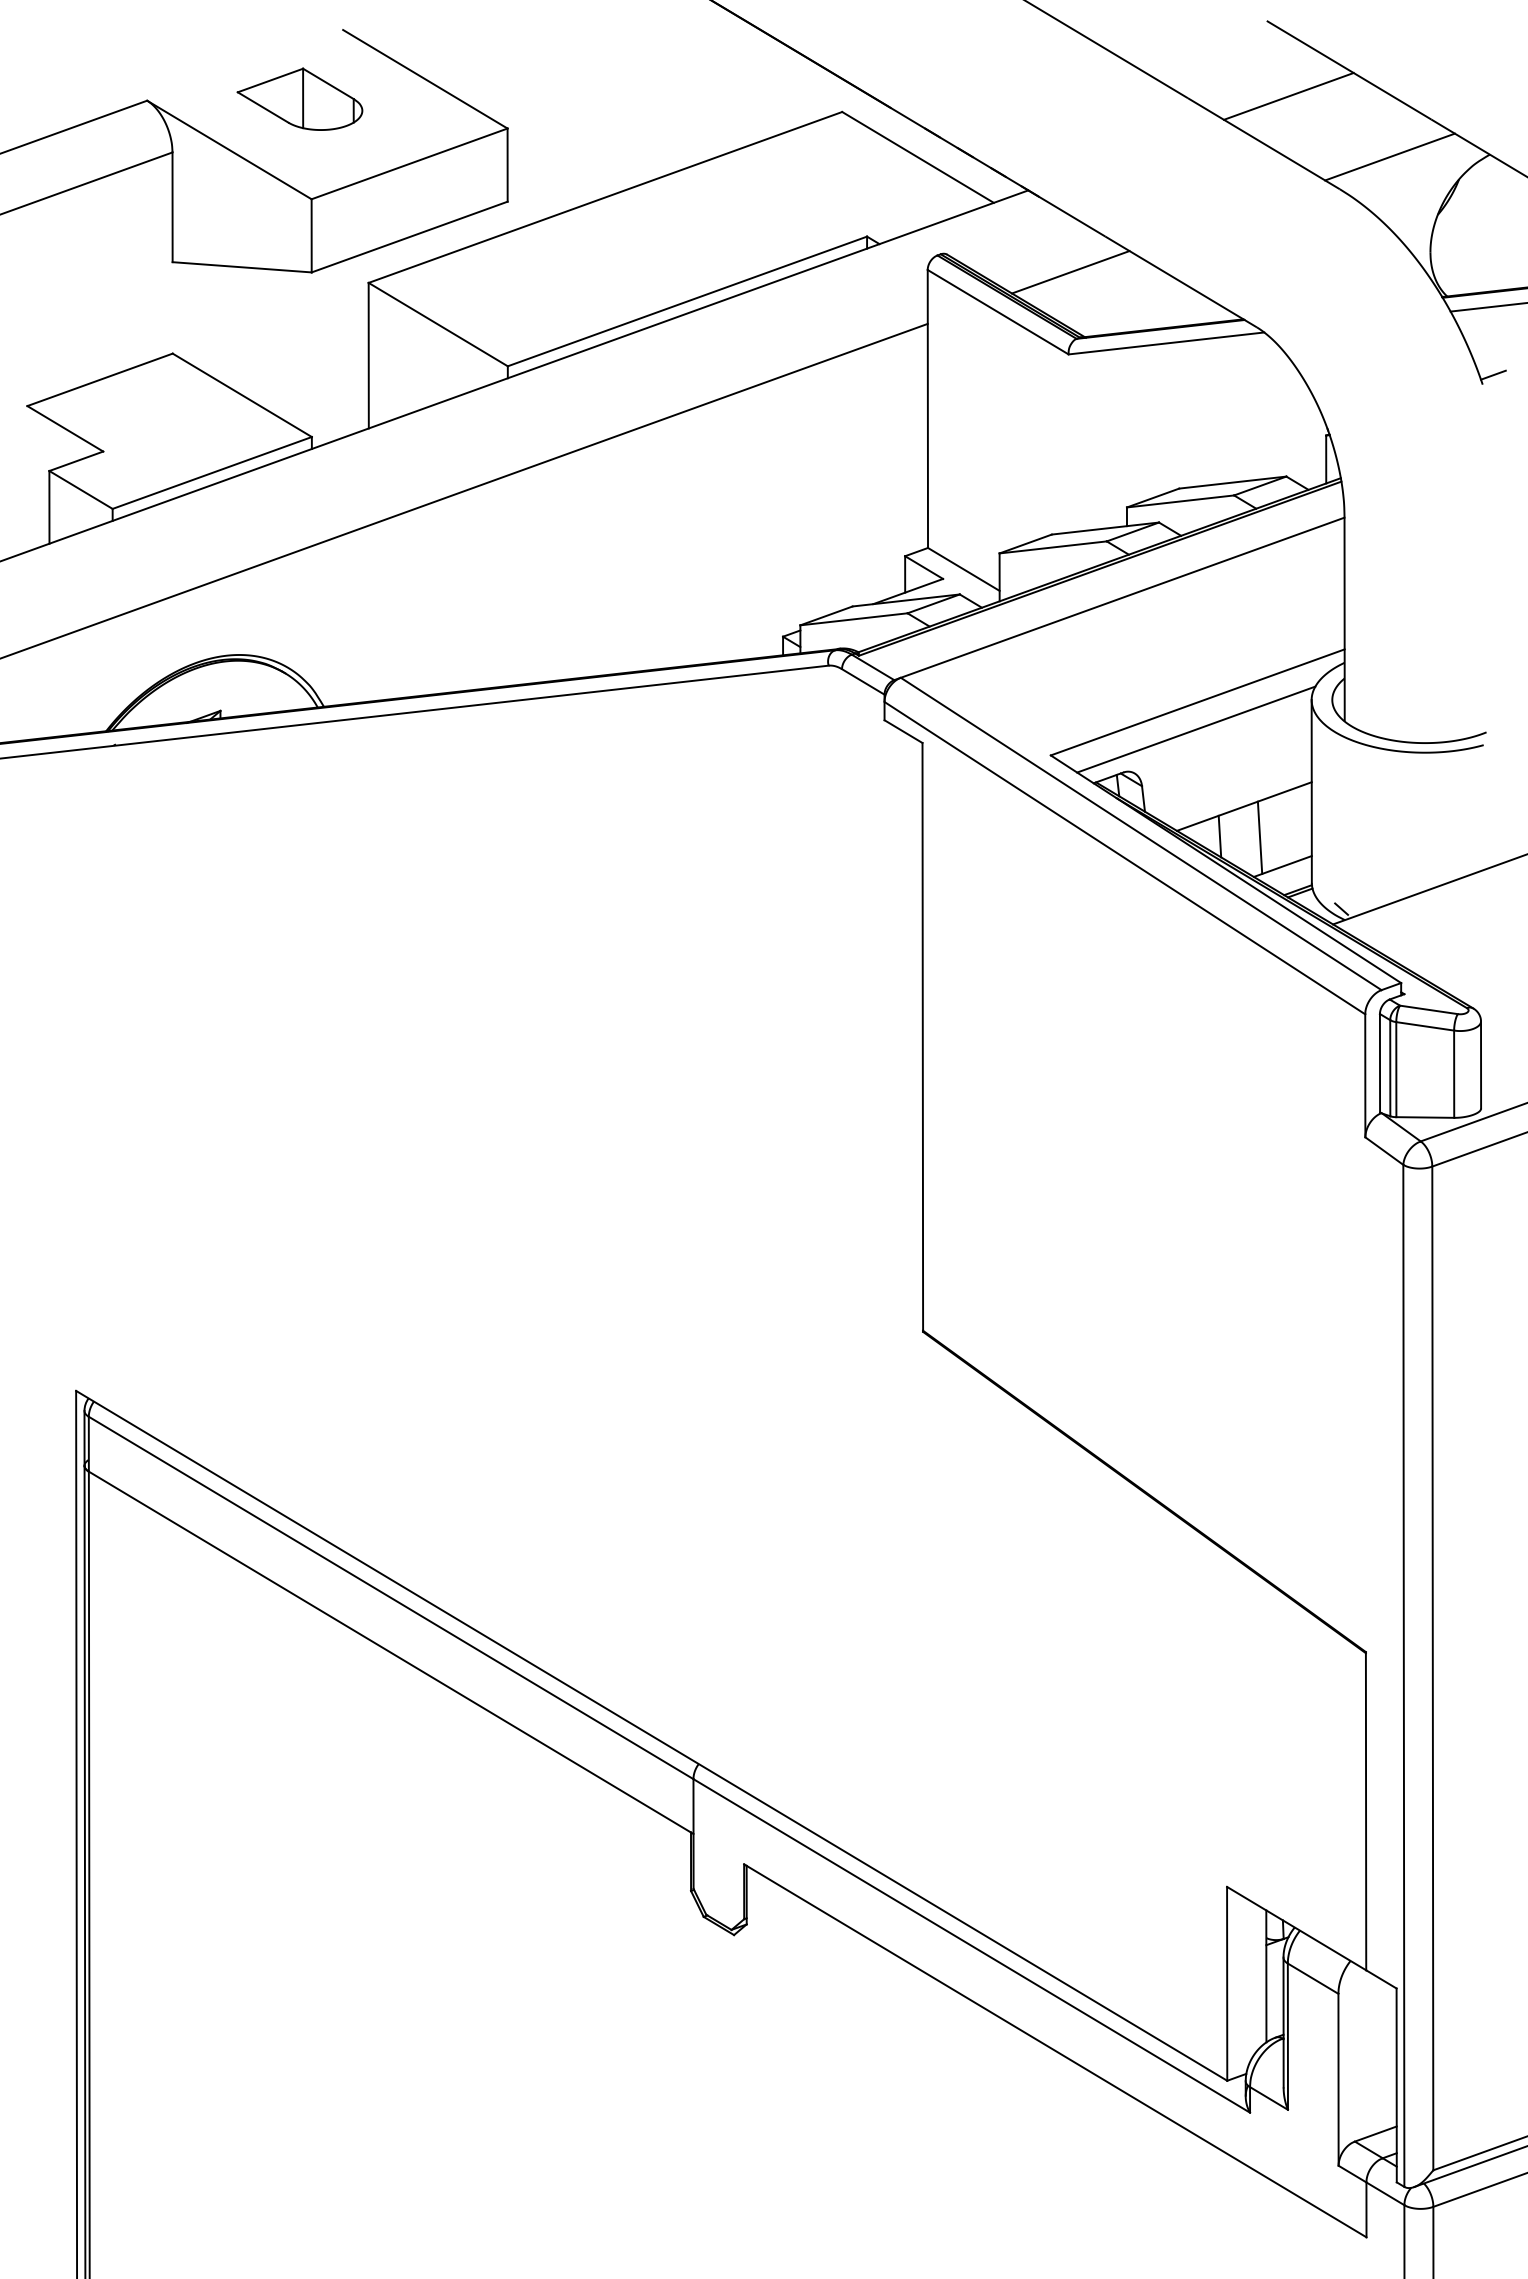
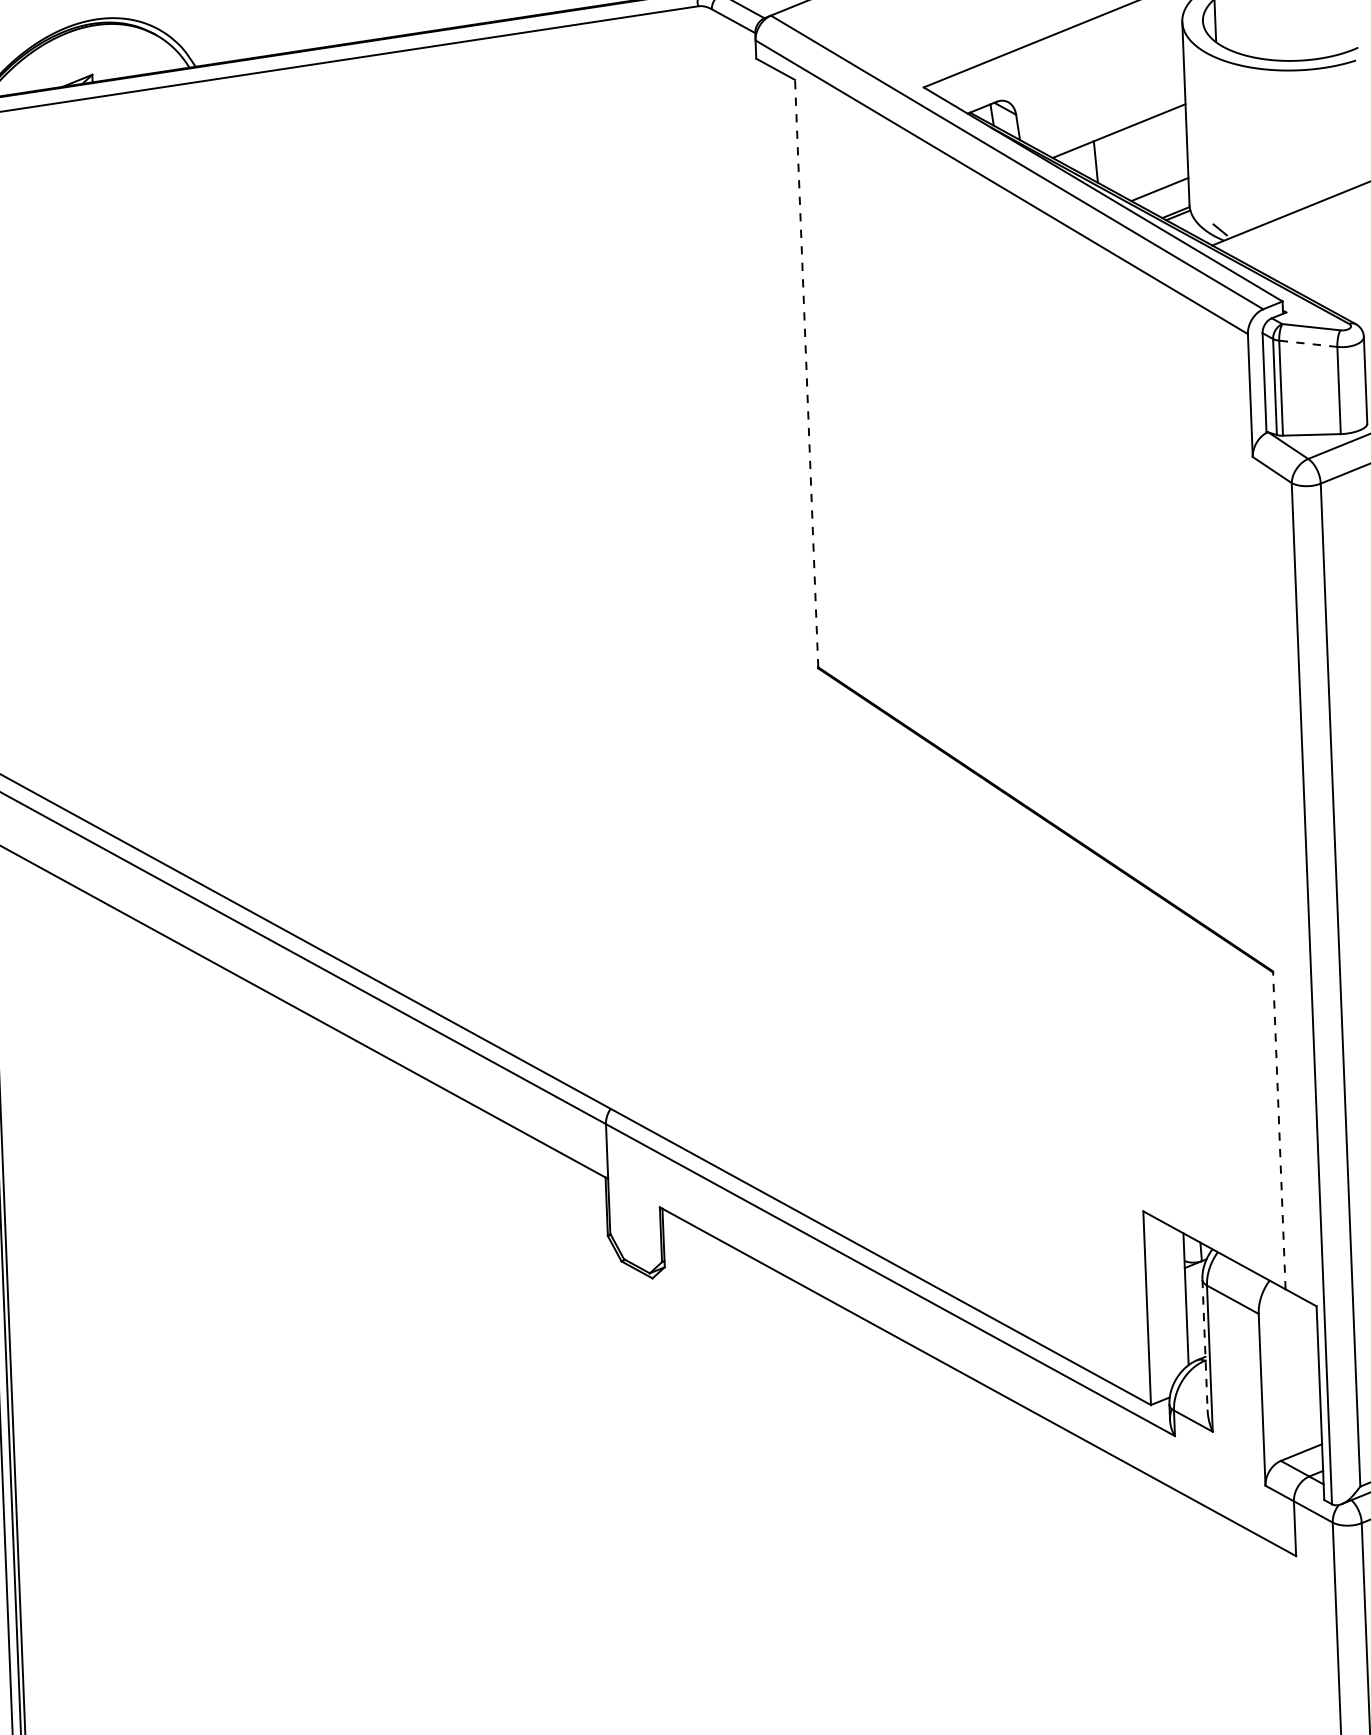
line: (1196, 729) -> (1068, 55), removed
line: (1259, 837) -> (1135, 161), removed
line: (1424, 1026) -> (1307, 343), solid -> dashed
line: (922, 1036) -> (806, 373), solid -> dashed
line: (1366, 1810) -> (1279, 1129), solid -> dashed
line: (1283, 2022) -> (1204, 1344), solid -> dashed

